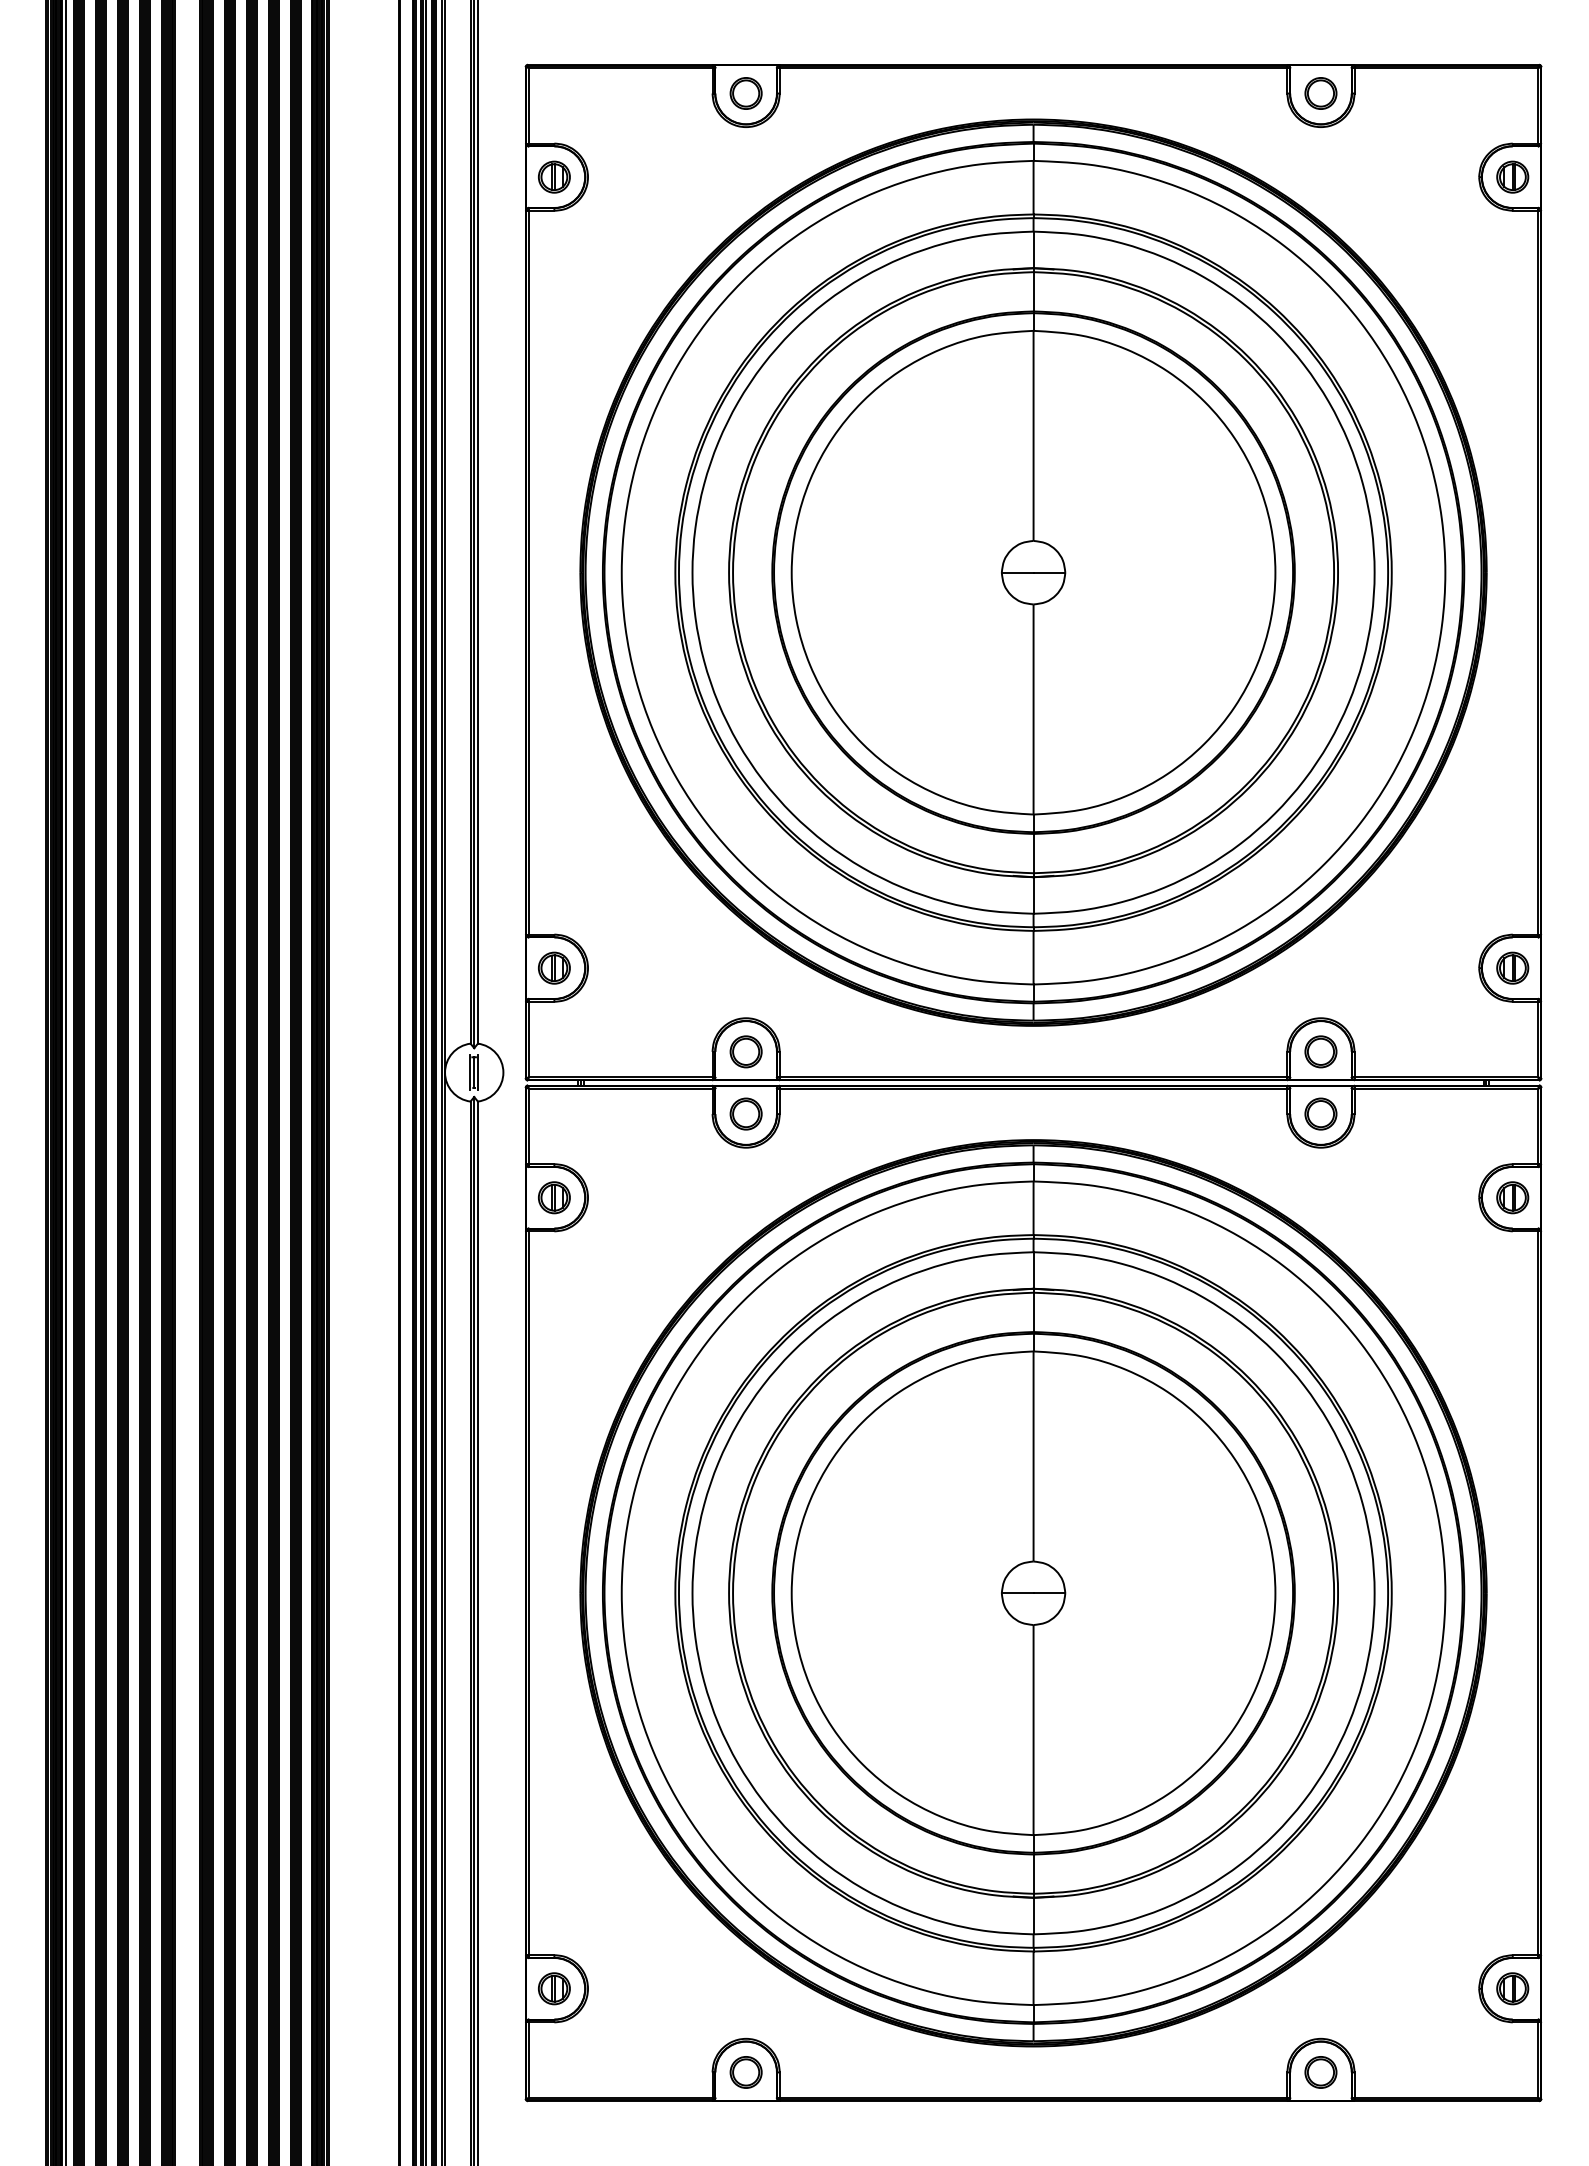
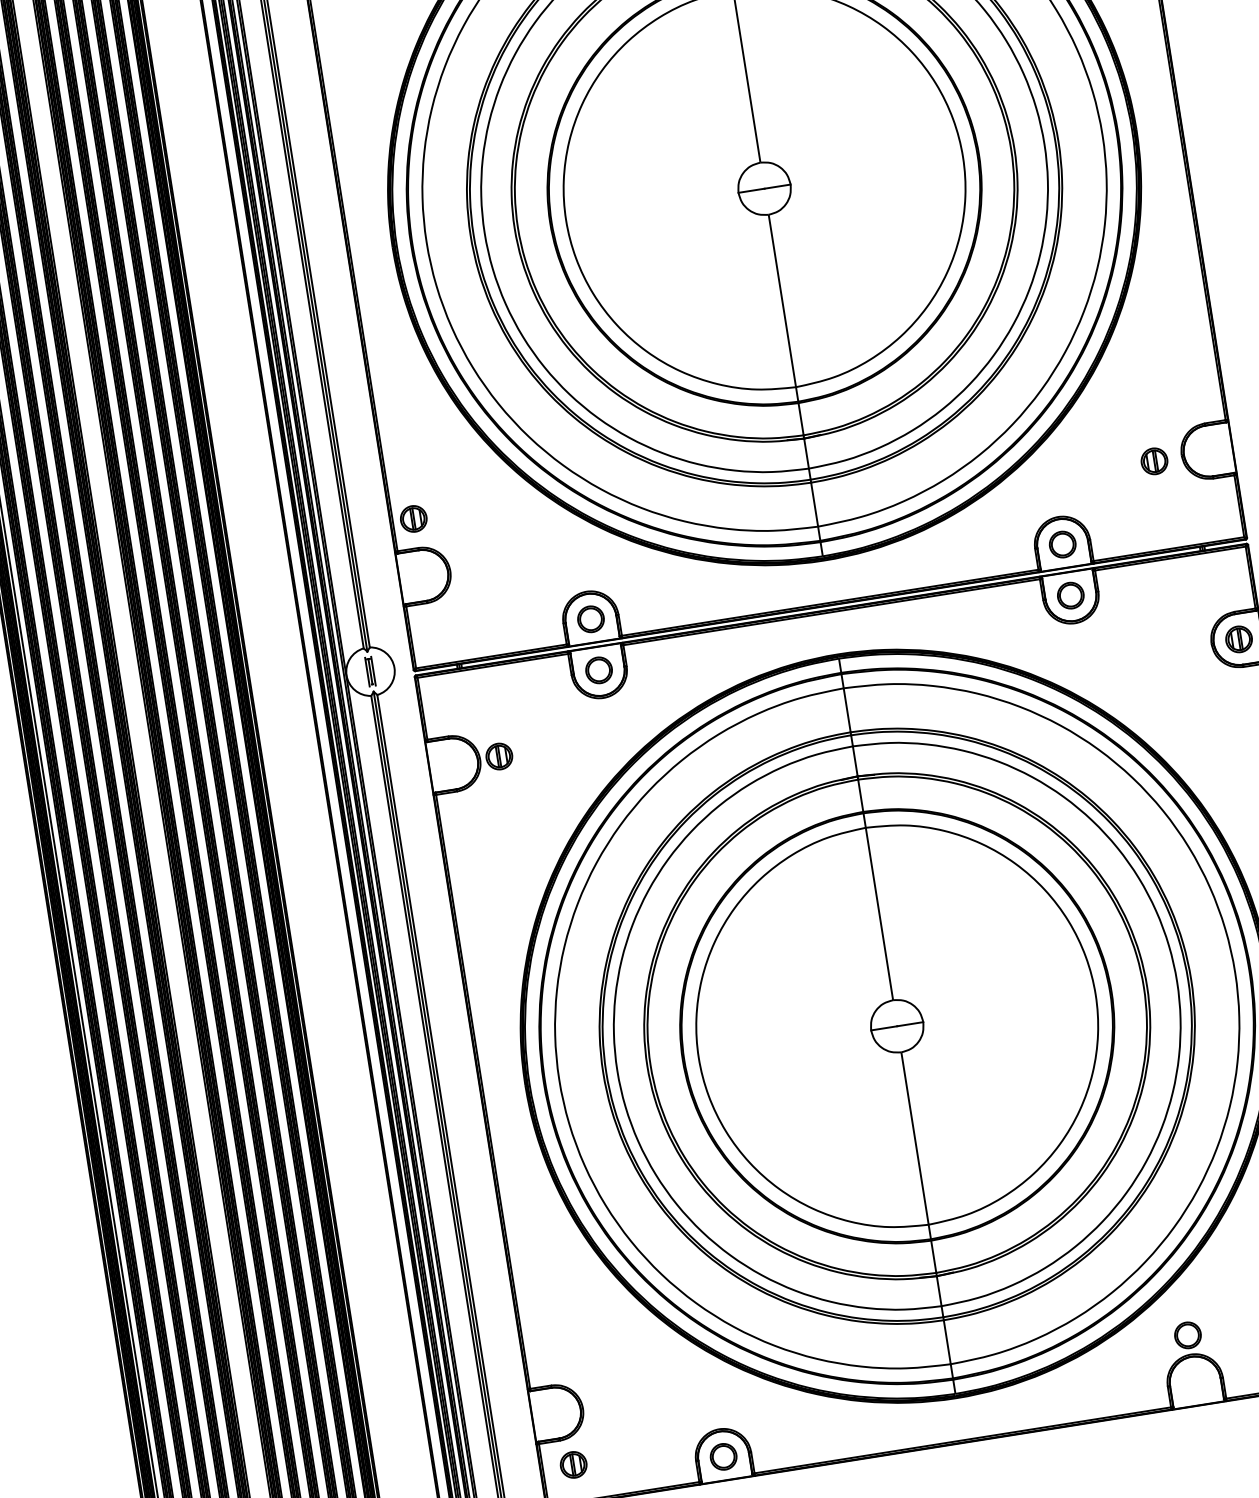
part: (554, 967) -> (413, 518), moved
part: (1512, 967) -> (1154, 460), moved
part: (554, 1197) -> (499, 756), moved
part: (554, 1988) -> (573, 1464), moved
part: (1320, 2072) -> (1187, 1335), moved

